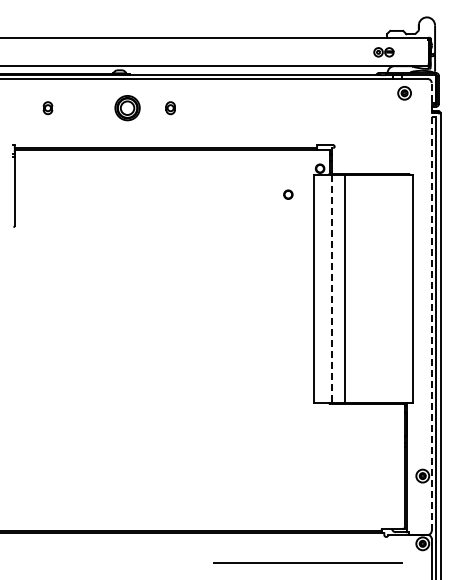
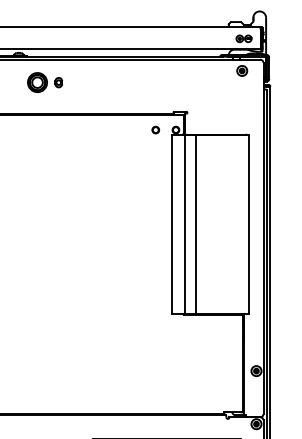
part: (383, 52) -> (243, 38), moved
part: (127, 108) -> (37, 82), moved
part: (288, 194) -> (155, 129), moved
line: (331, 288) -> (184, 224), dashed -> solid
line: (431, 306) -> (263, 238), dashed -> solid

